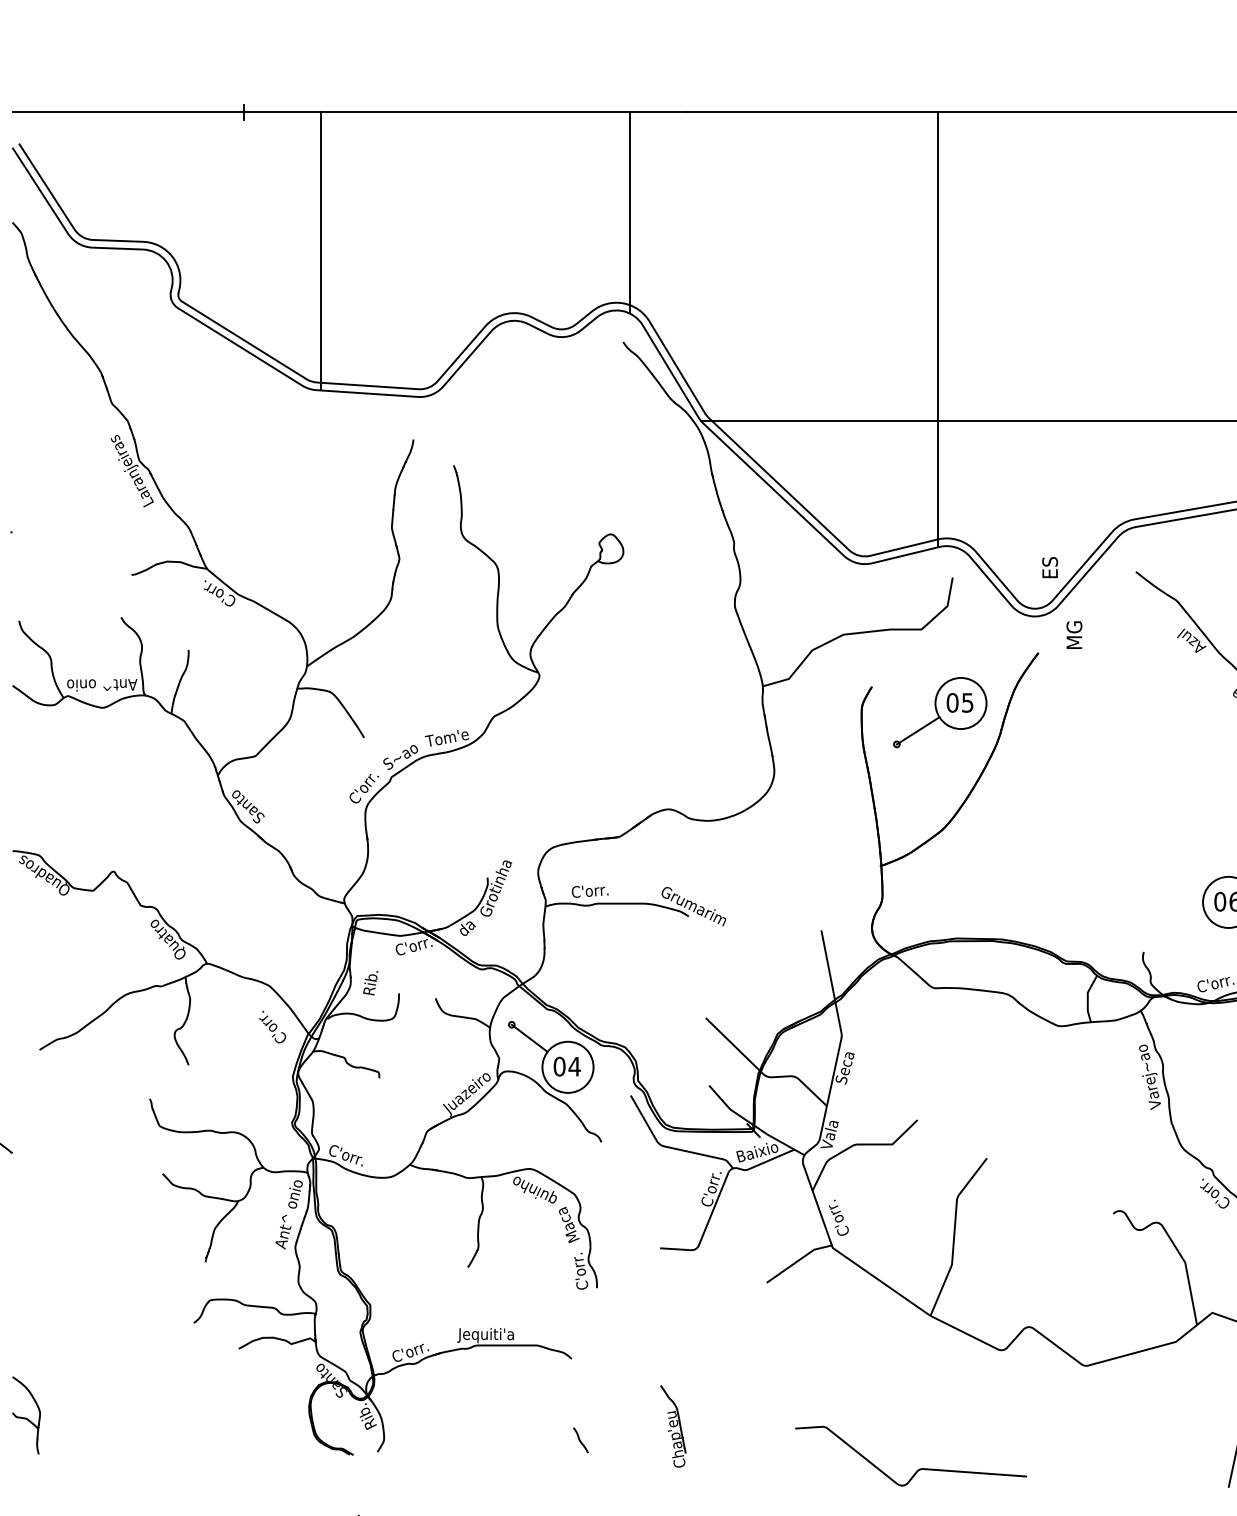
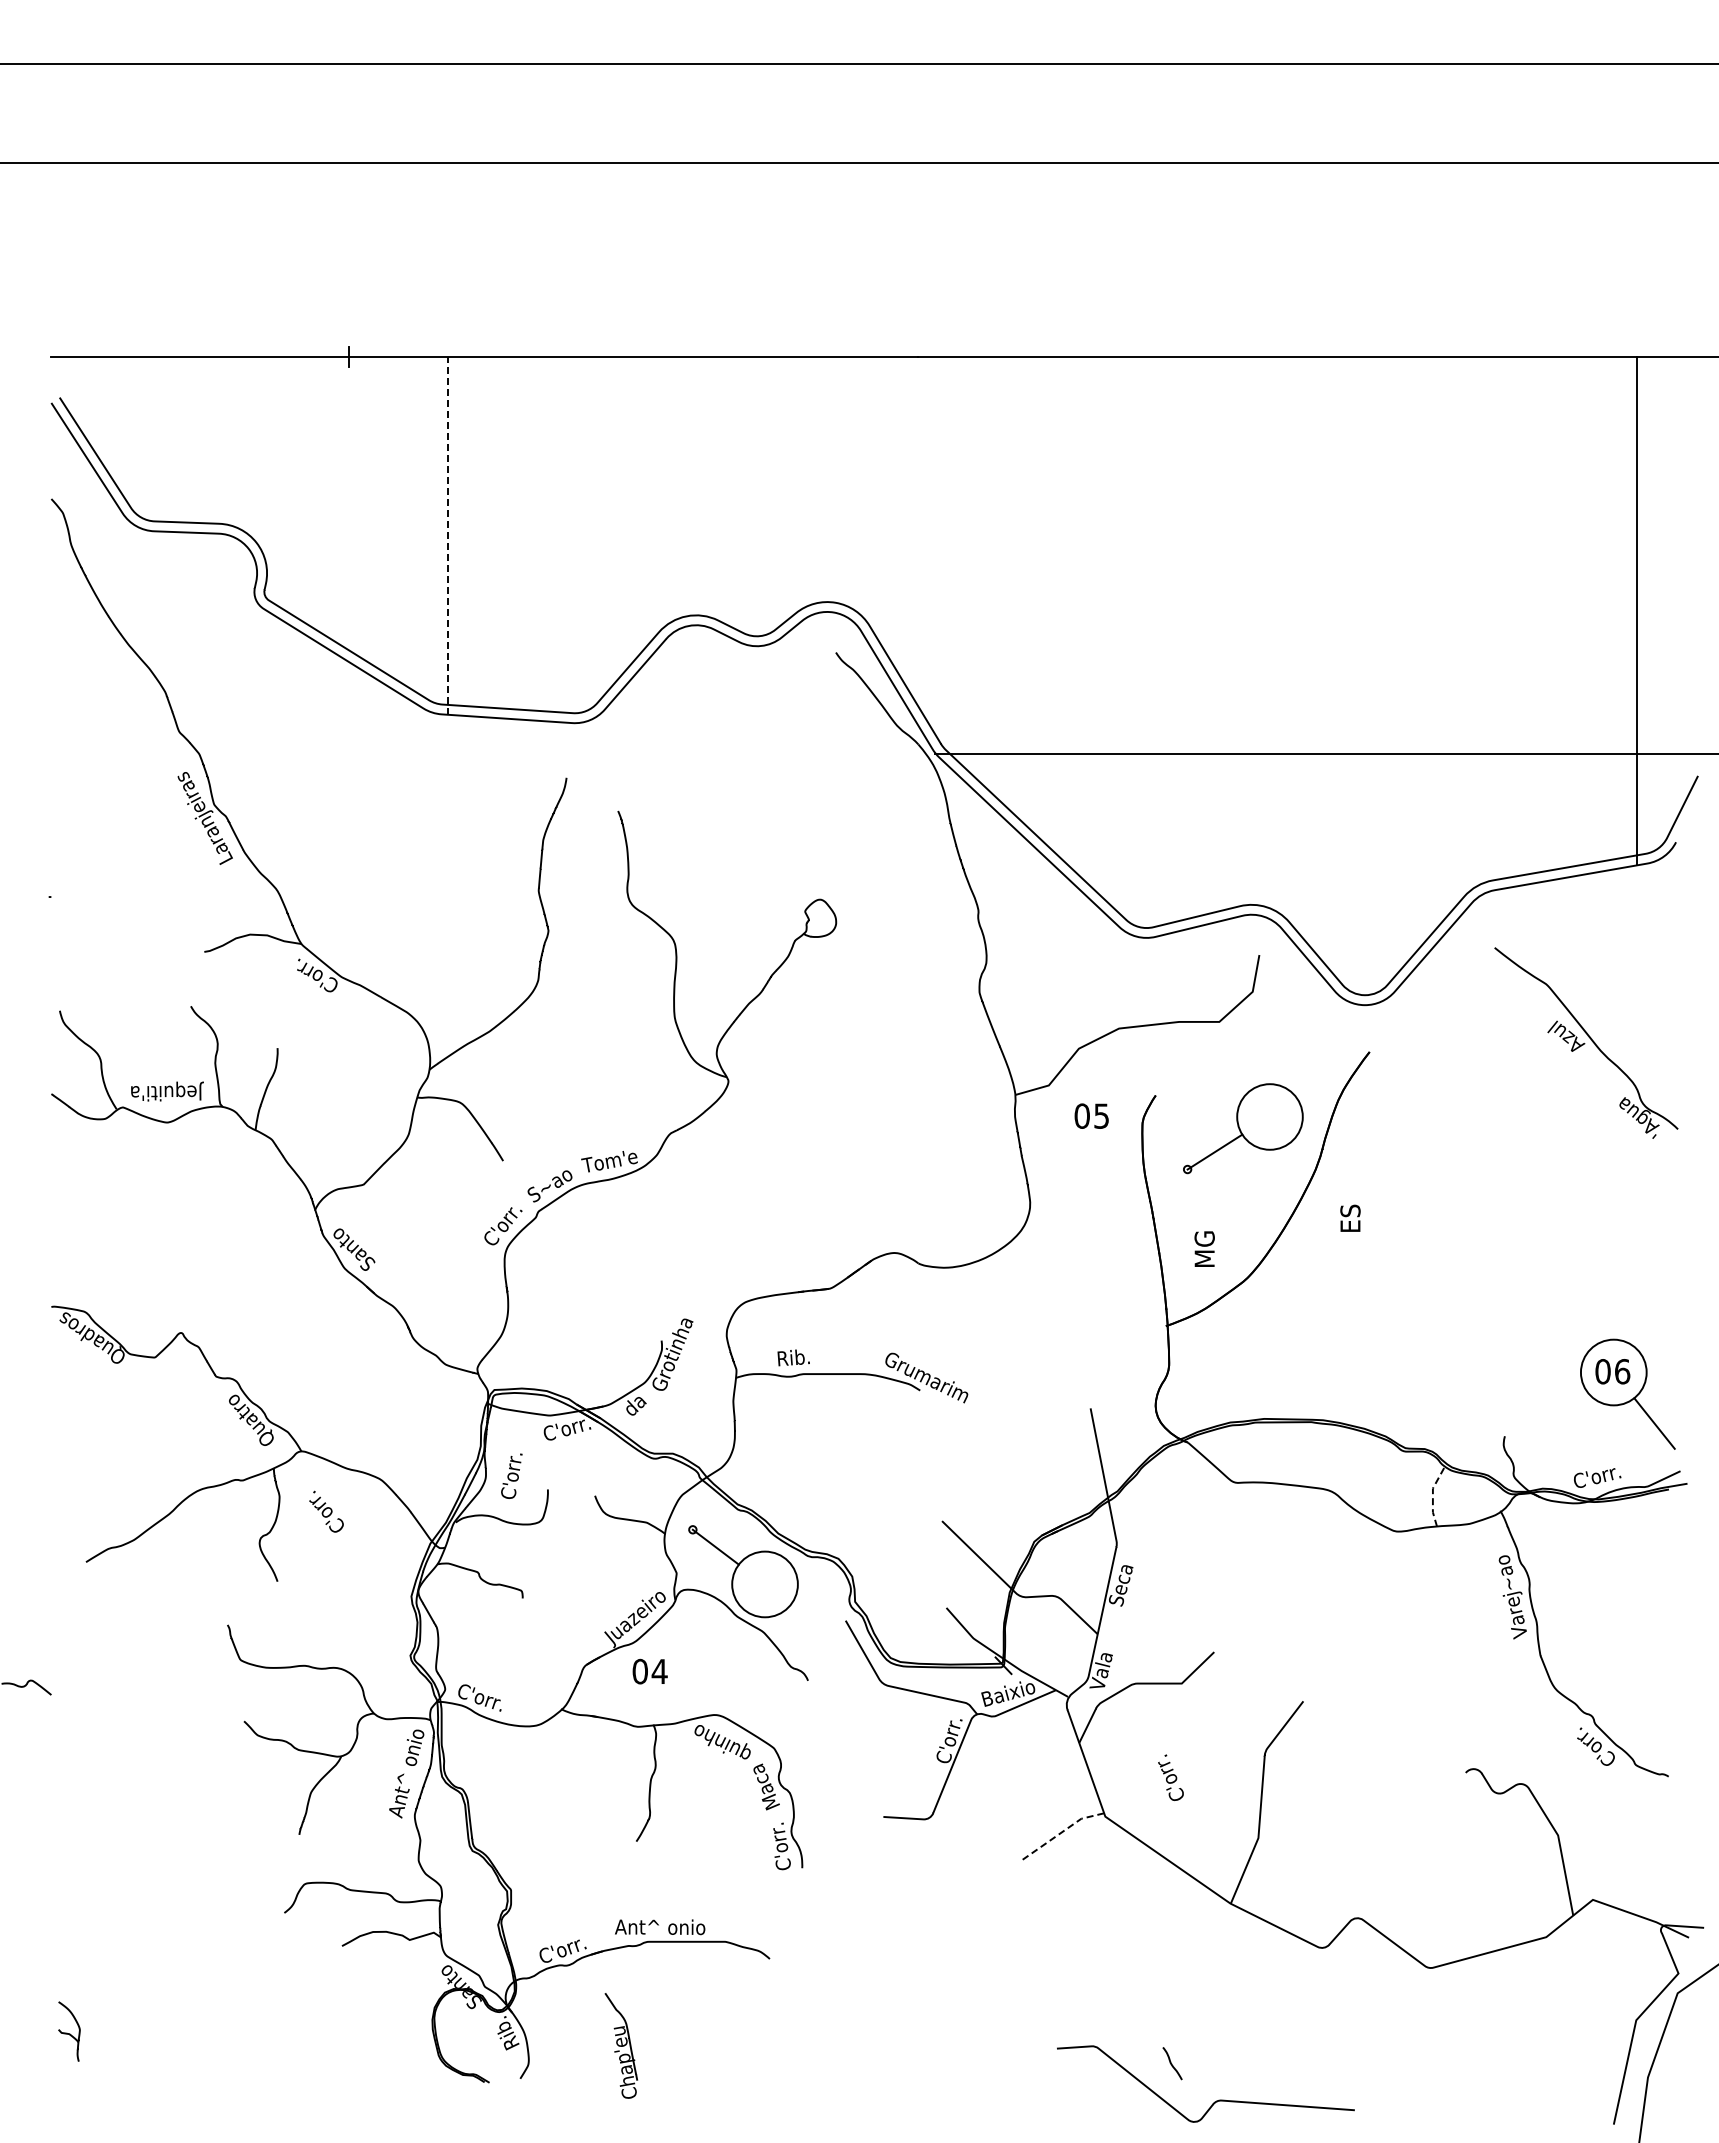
line: (629, 212) -> (844, 486), removed
line: (320, 251) -> (447, 536), solid -> dashed
line: (938, 329) -> (1240, 636), removed
text: (1050, 566) -> (1350, 1217), moved
text: (1074, 634) -> (1204, 1248), moved
text: (102, 683) -> (166, 1091), Ant^  onio -> Jequiti'a
text: (959, 702) -> (1091, 1115), moved
text: (590, 890) -> (793, 1357), C'orr. -> Rib.
text: (370, 982) -> (511, 1475), Rib. -> C'orr.
line: (1087, 997) -> (1432, 1494), solid -> dashed
text: (272, 1026) -> (326, 1511), moved
text: (566, 1066) -> (649, 1671), moved
text: (838, 1217) -> (1170, 1777), moved
line: (798, 1260) -> (1061, 1832), solid -> dashed
text: (486, 1335) -> (660, 1928), Jequiti'a -> Ant^  onio
part: (26, 1415) -> (69, 2031), size x0.6
part: (673, 1426) -> (621, 2045), moved
curve: (580, 1440) -> (1172, 2063), moved

